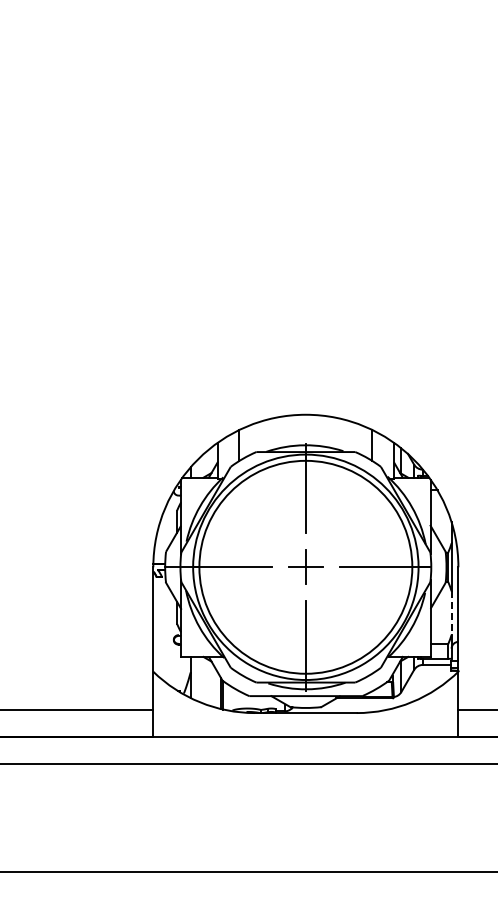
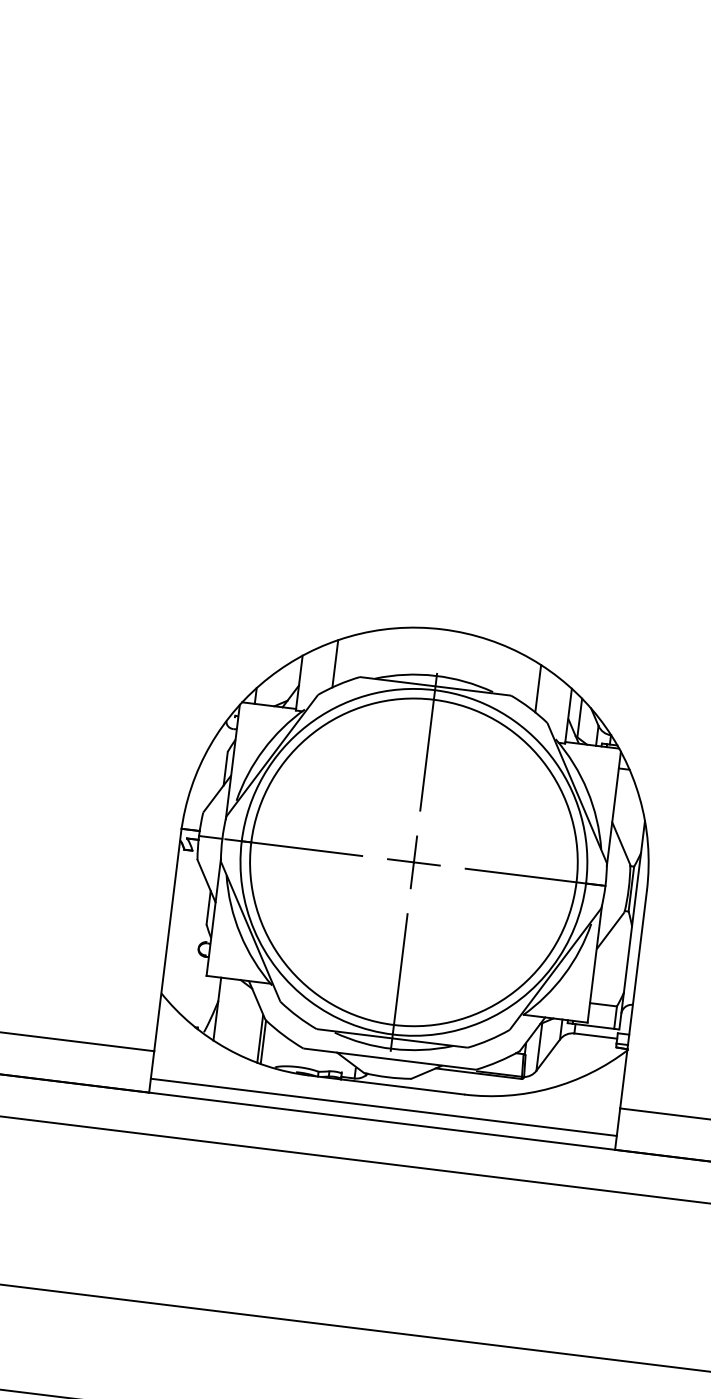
line: (451, 613) -> (627, 960), dashed -> solid
line: (305, 727) -> (383, 1106), added

